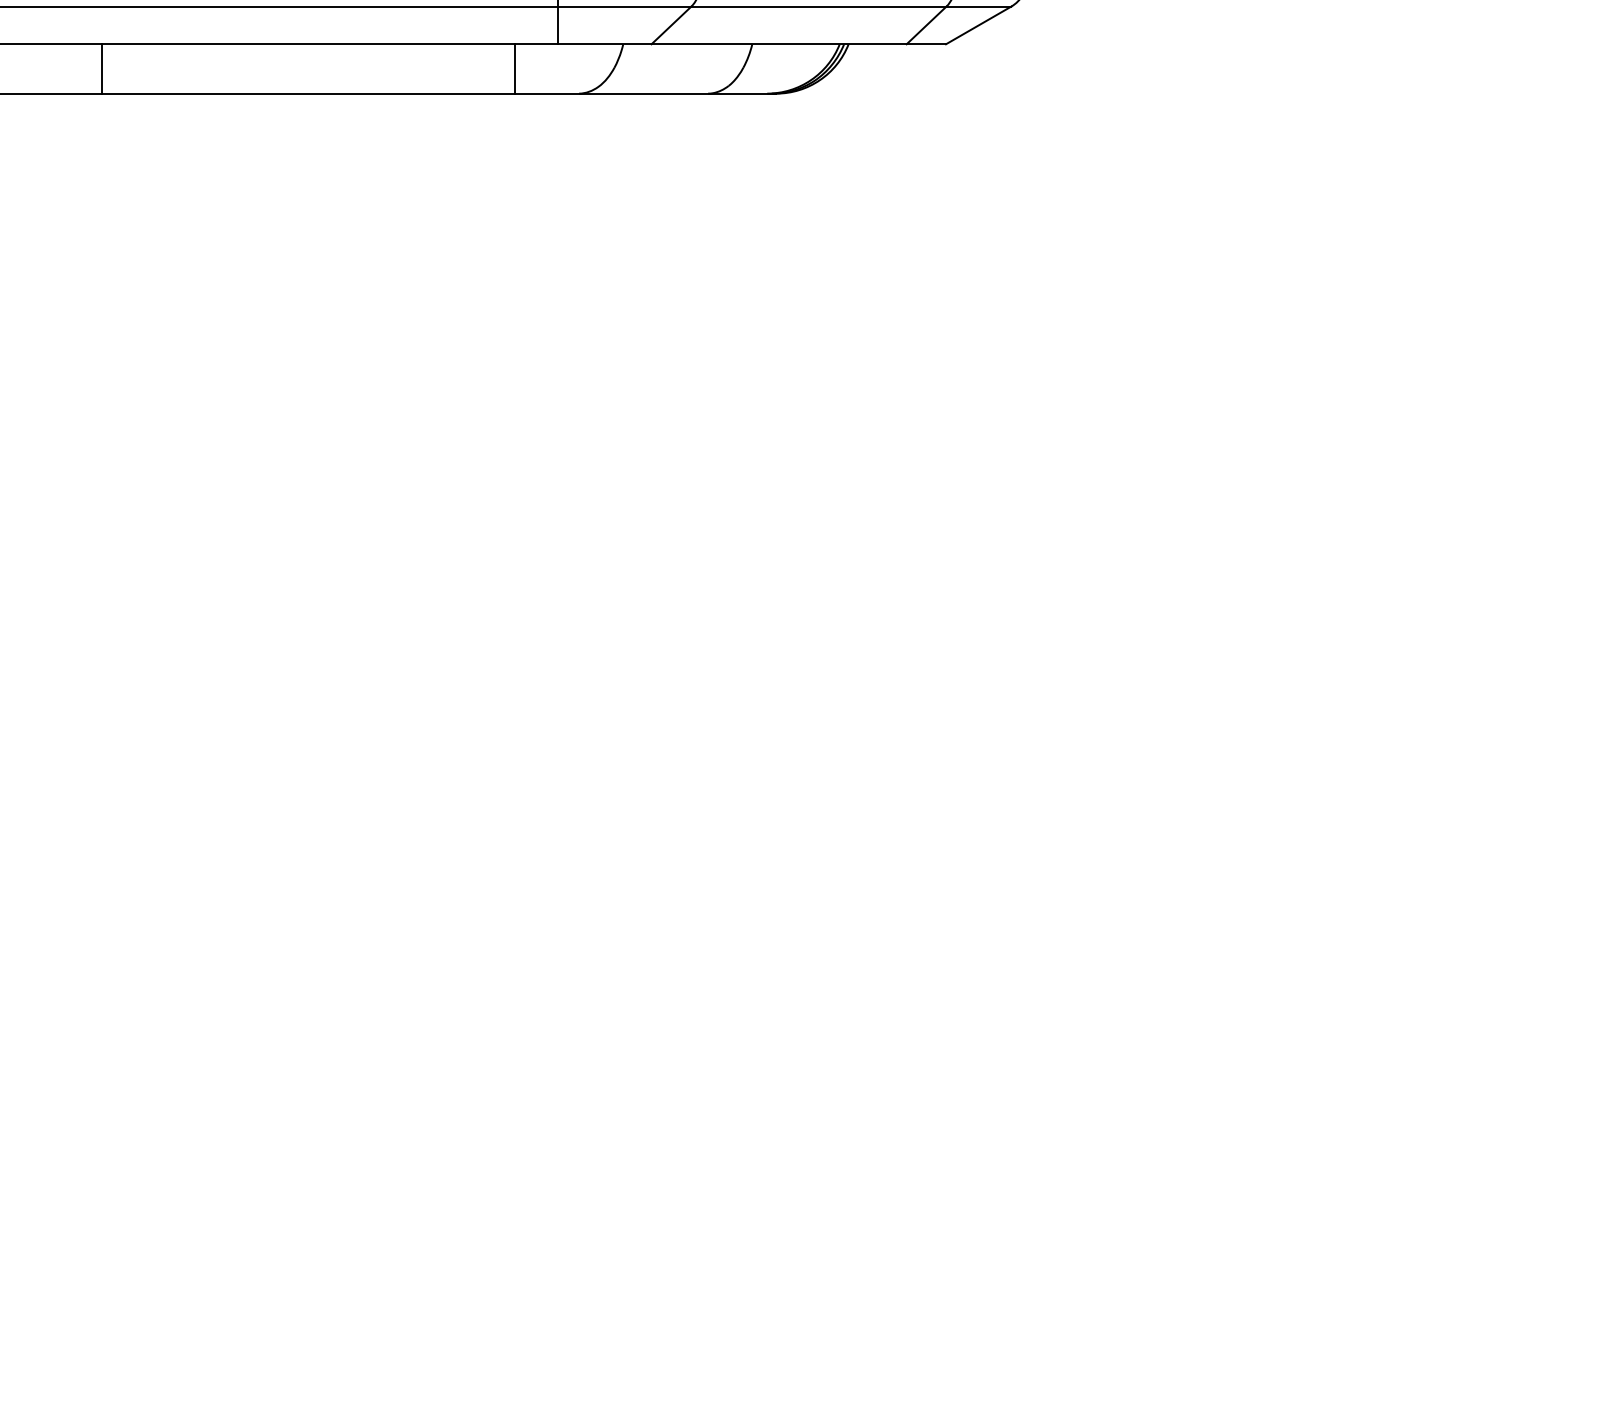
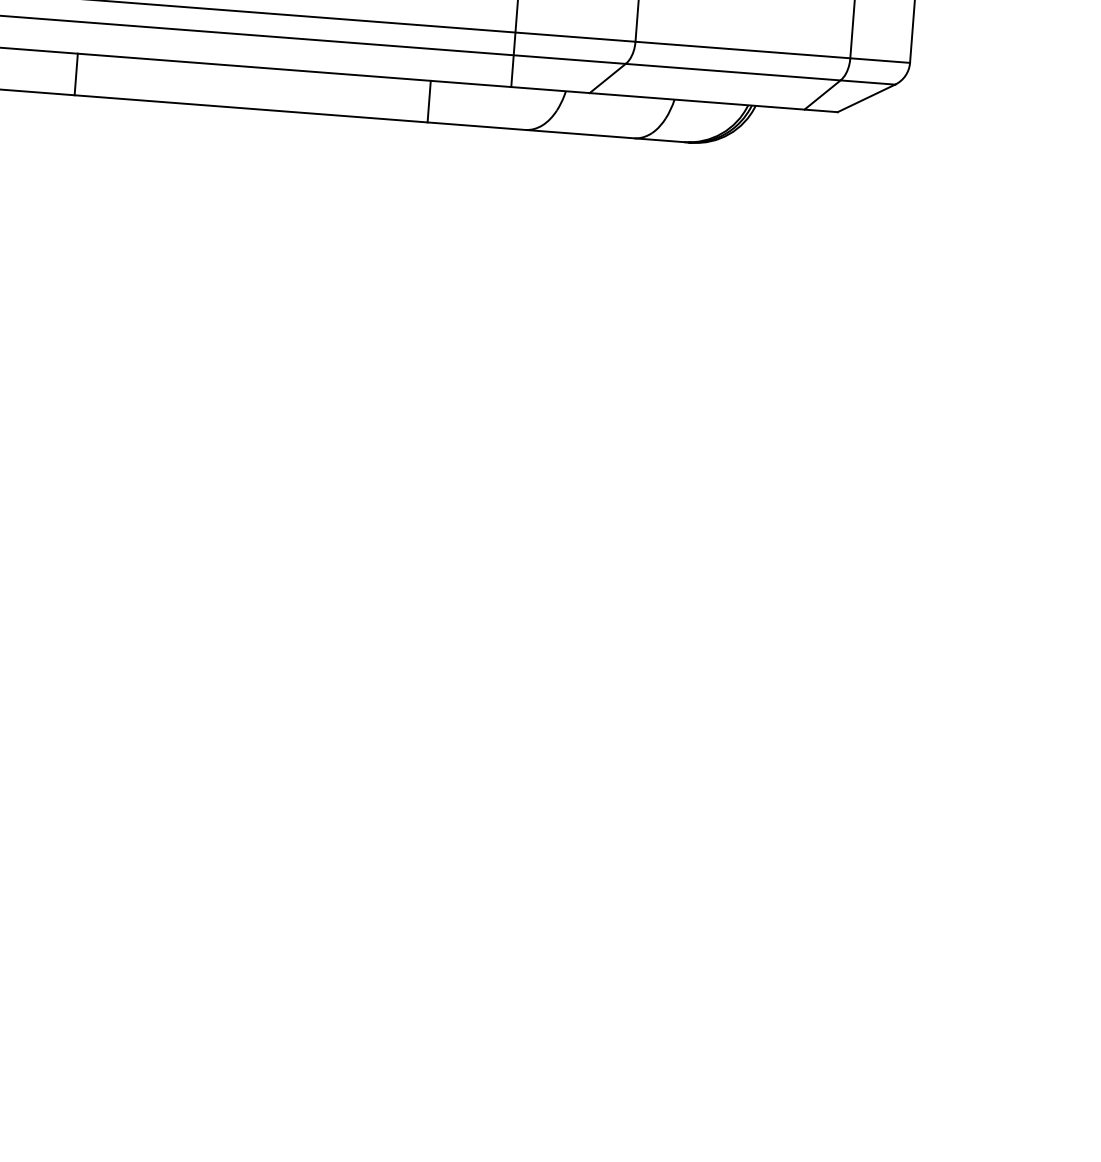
line: (101, 68) -> (76, 74), moved
line: (514, 68) -> (428, 101), moved

